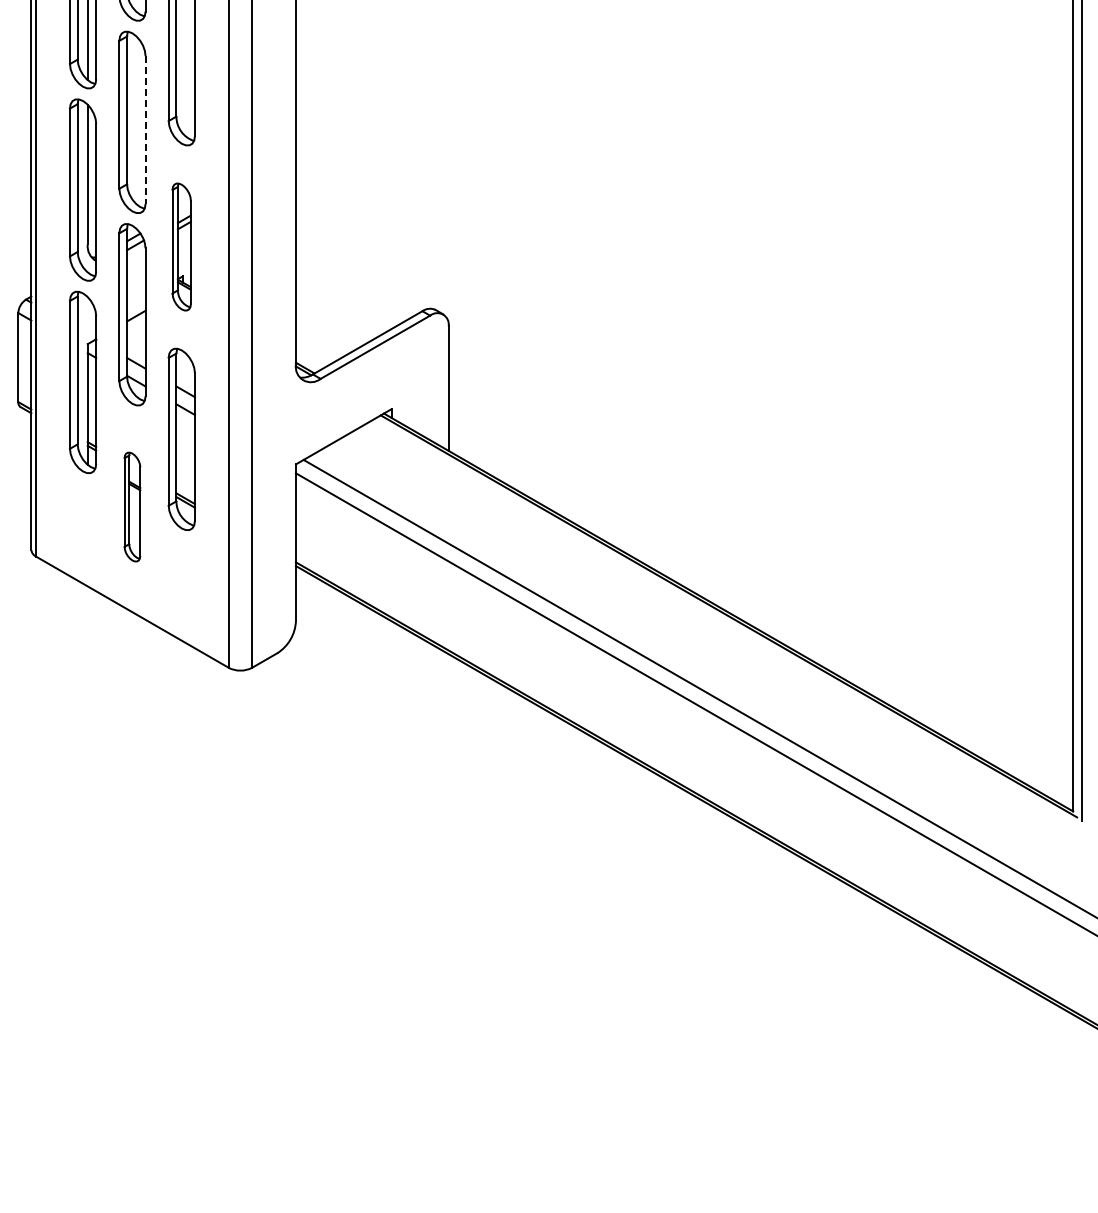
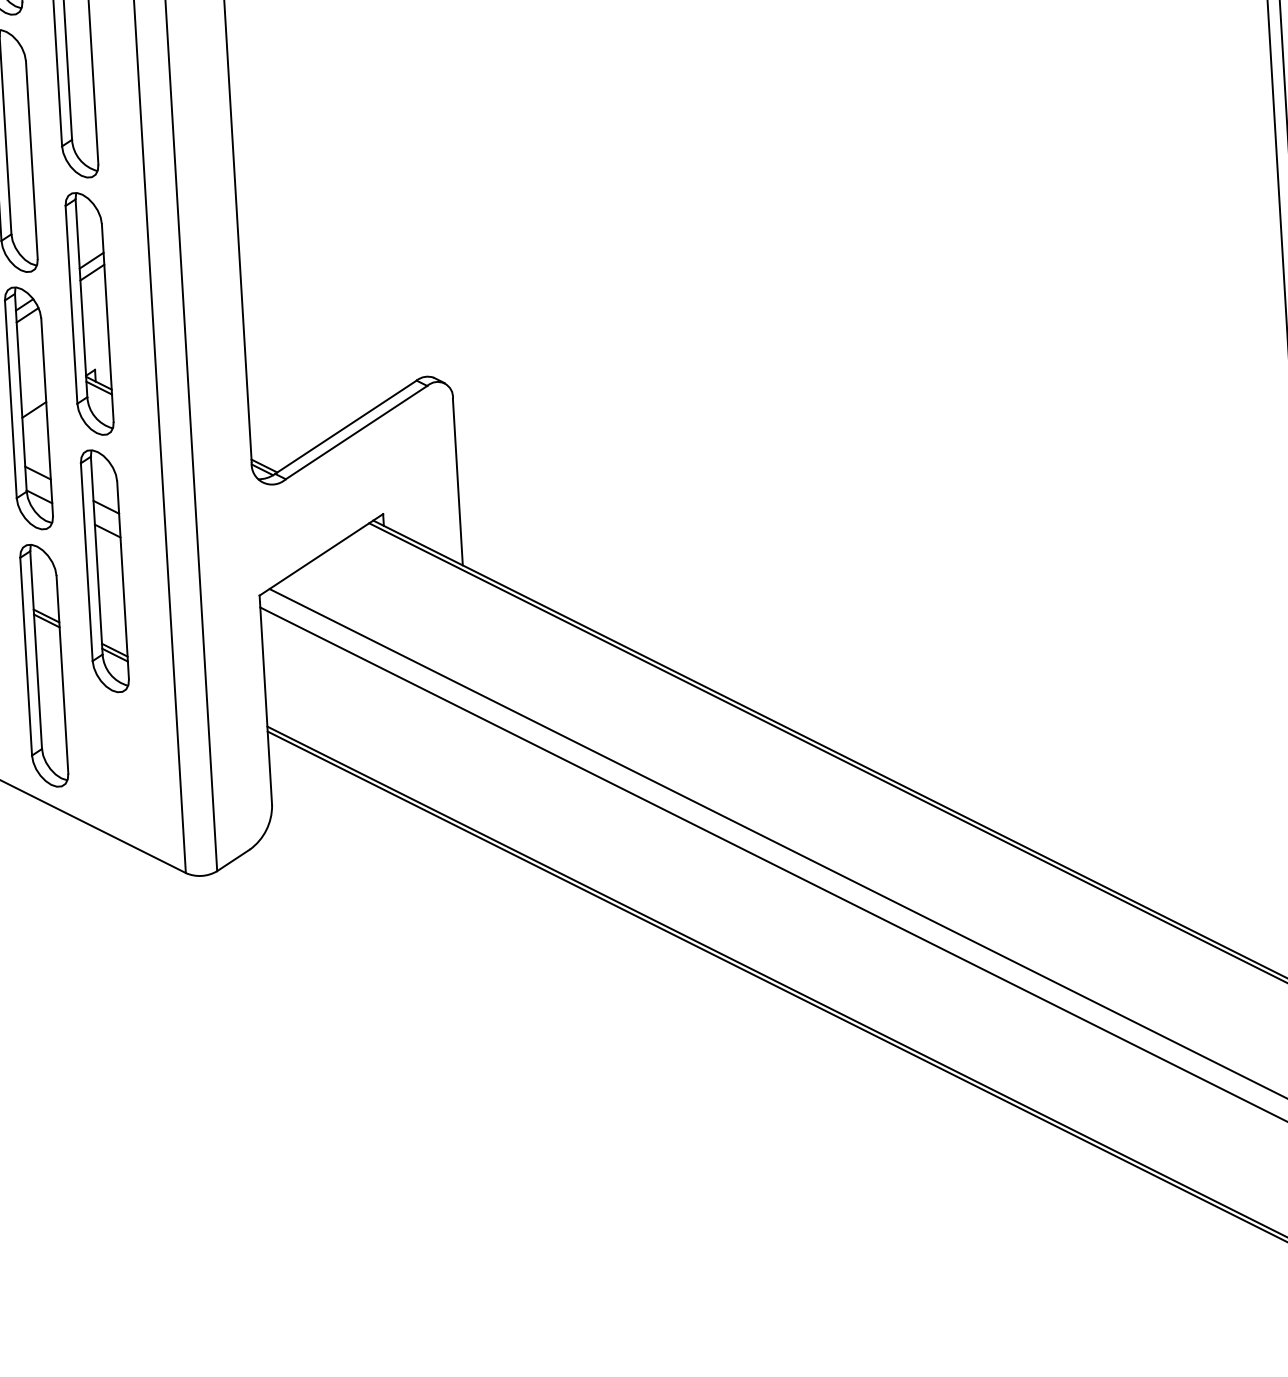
line: (145, 129) -> (31, 159), dashed -> solid
part: (181, 246) -> (89, 313), size x1.43
part: (132, 506) -> (44, 664), size x1.67

